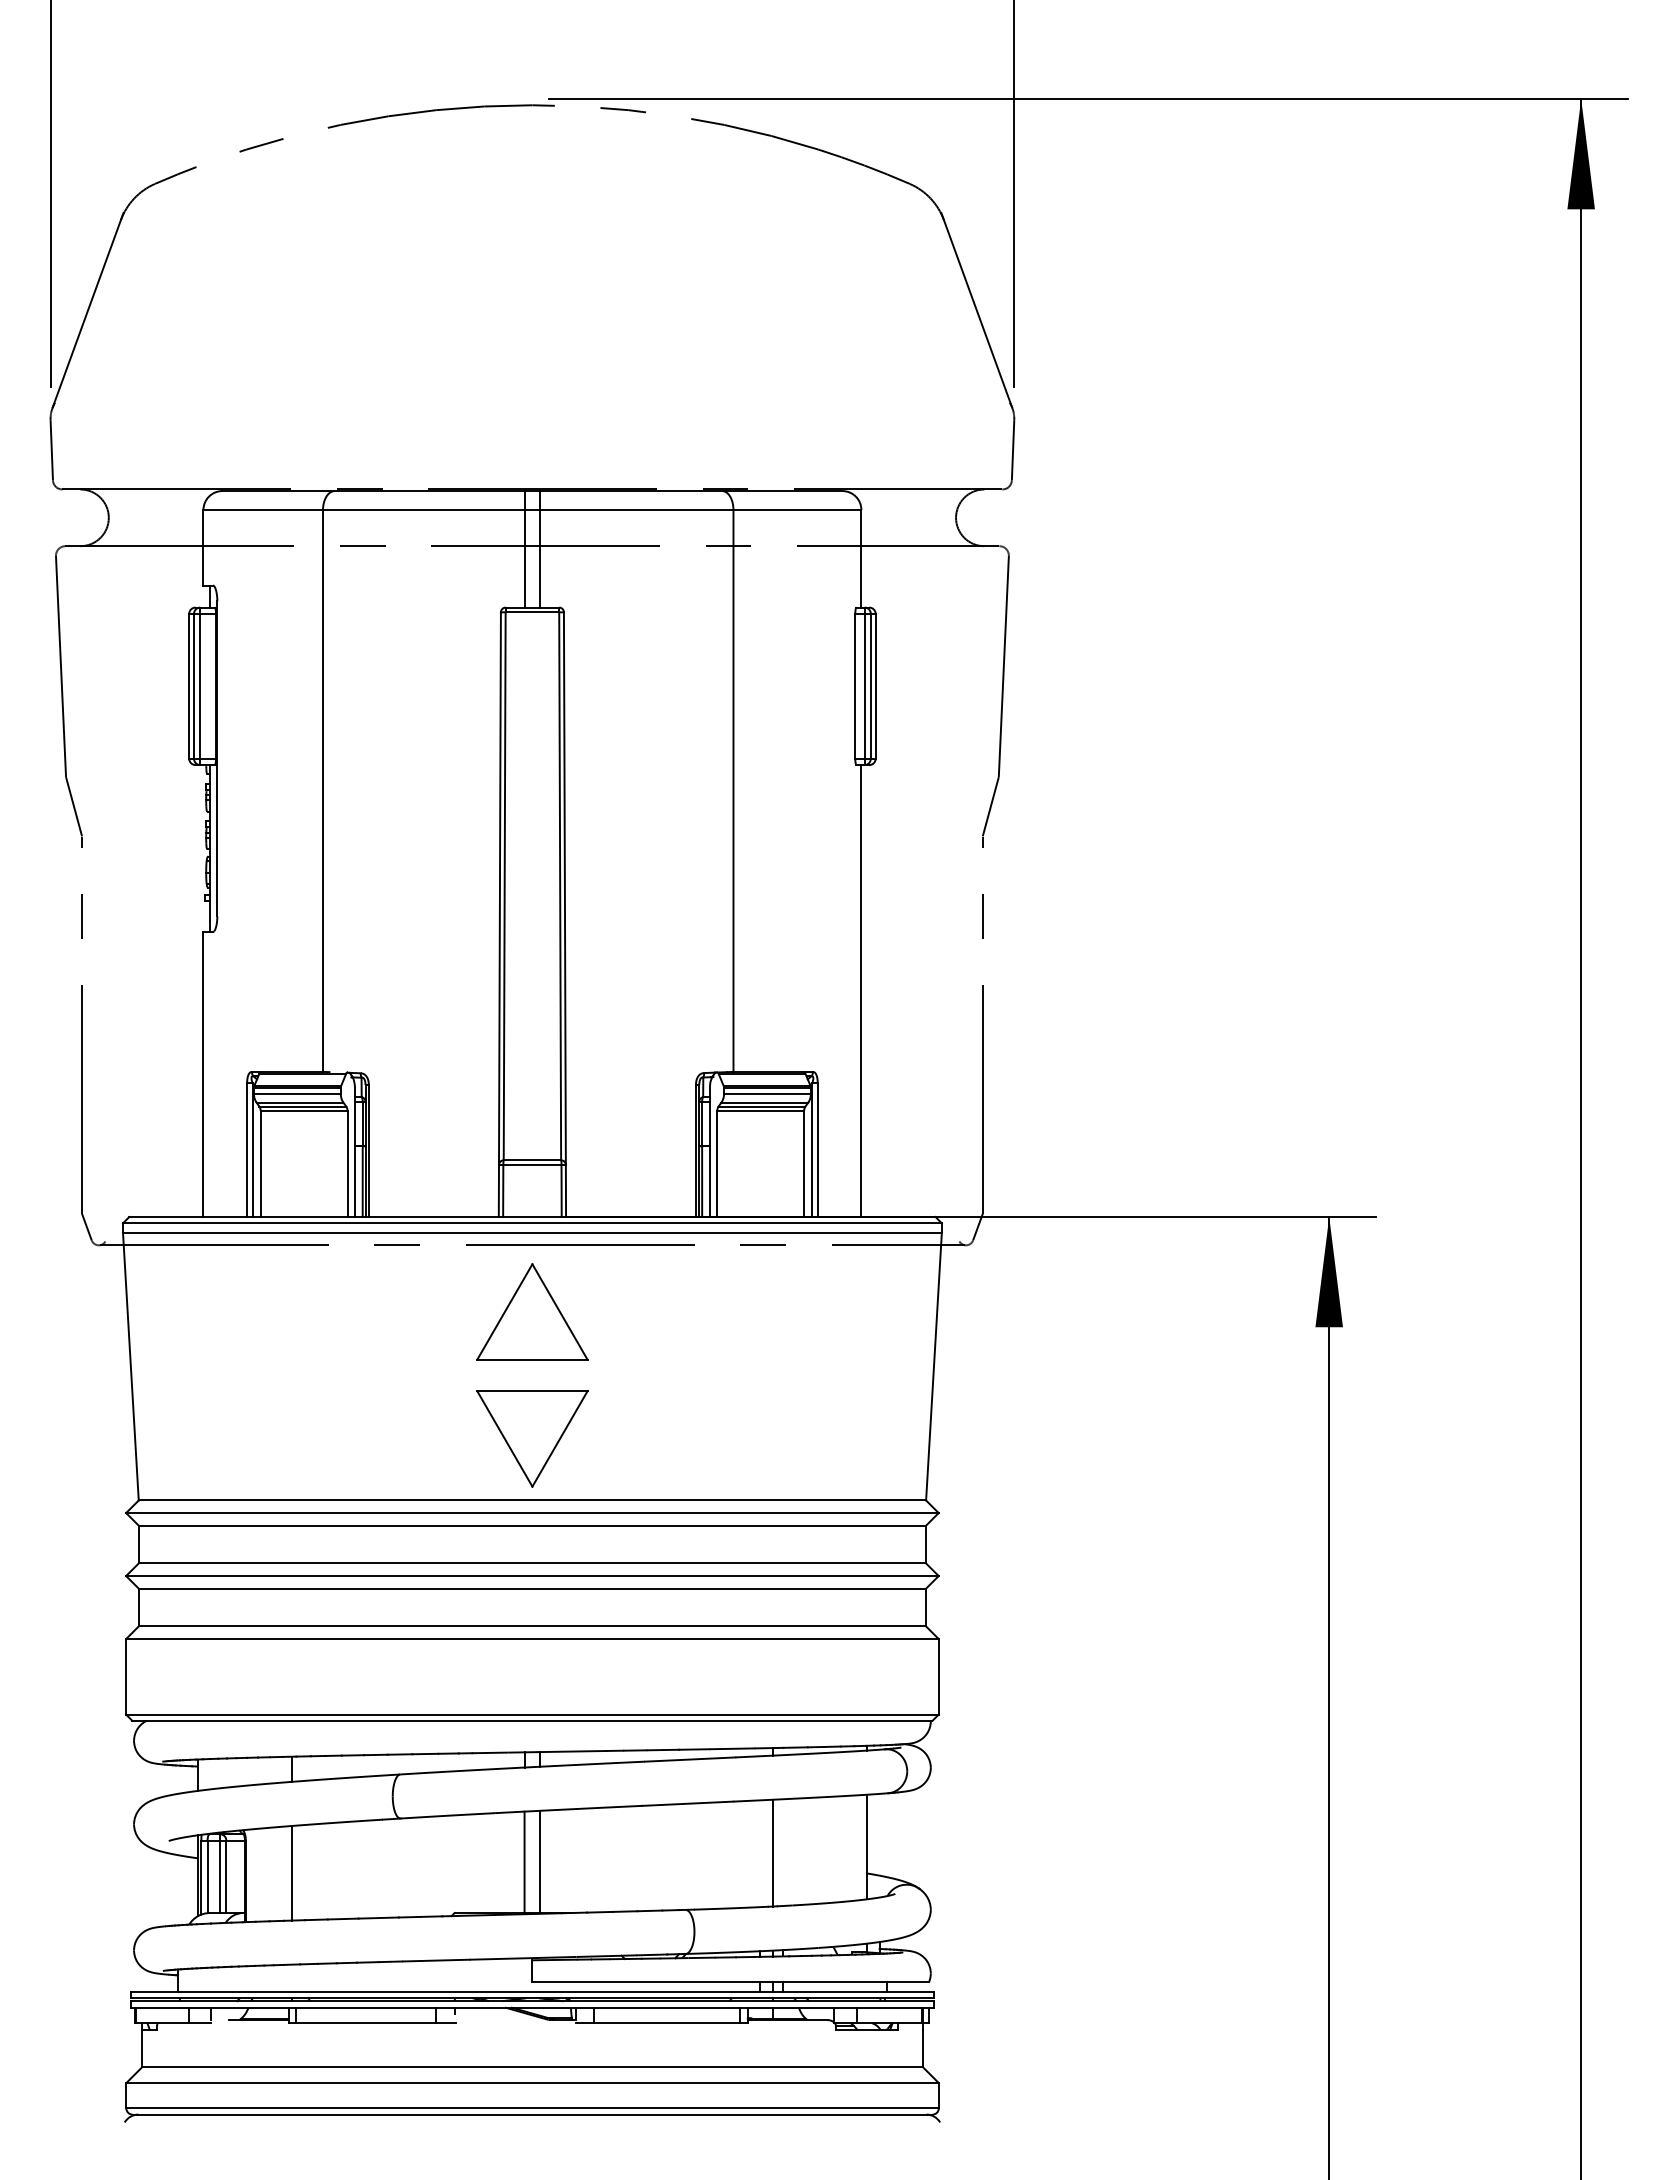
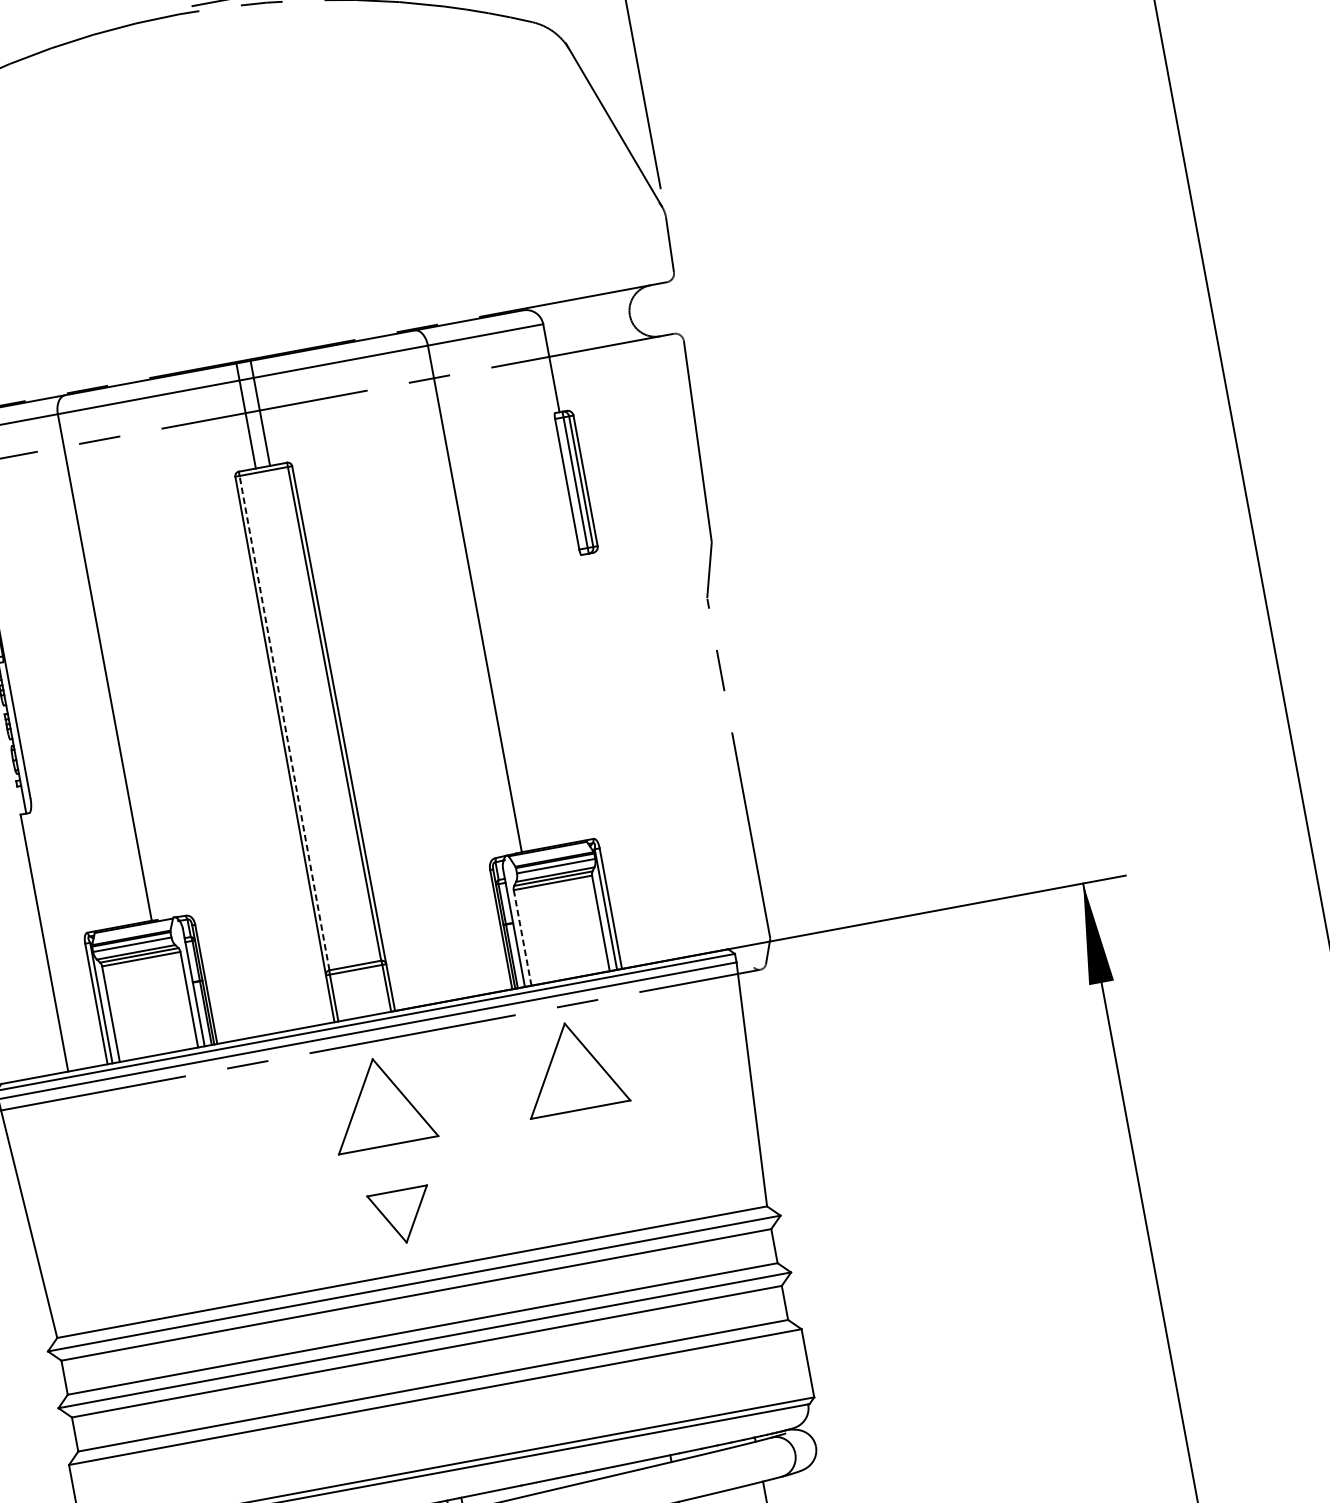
line: (504, 885) -> (284, 722), solid -> dashed
line: (861, 991) -> (623, 758), removed
line: (717, 1164) -> (522, 938), solid -> dashed
part: (745, 1311) -> (572, 1066), added
part: (532, 1438) -> (401, 1216), size x0.6

